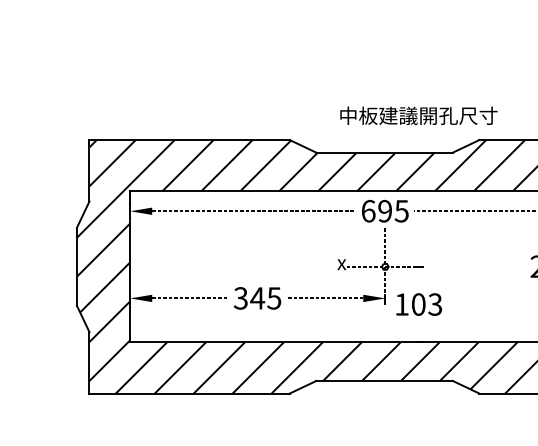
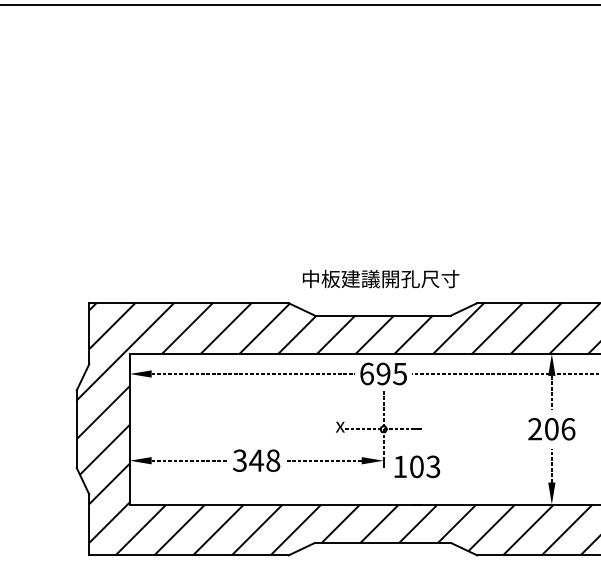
text: (418, 115) -> (380, 278), moved
text: (274, 298) -> (273, 460), 345 -> 348

